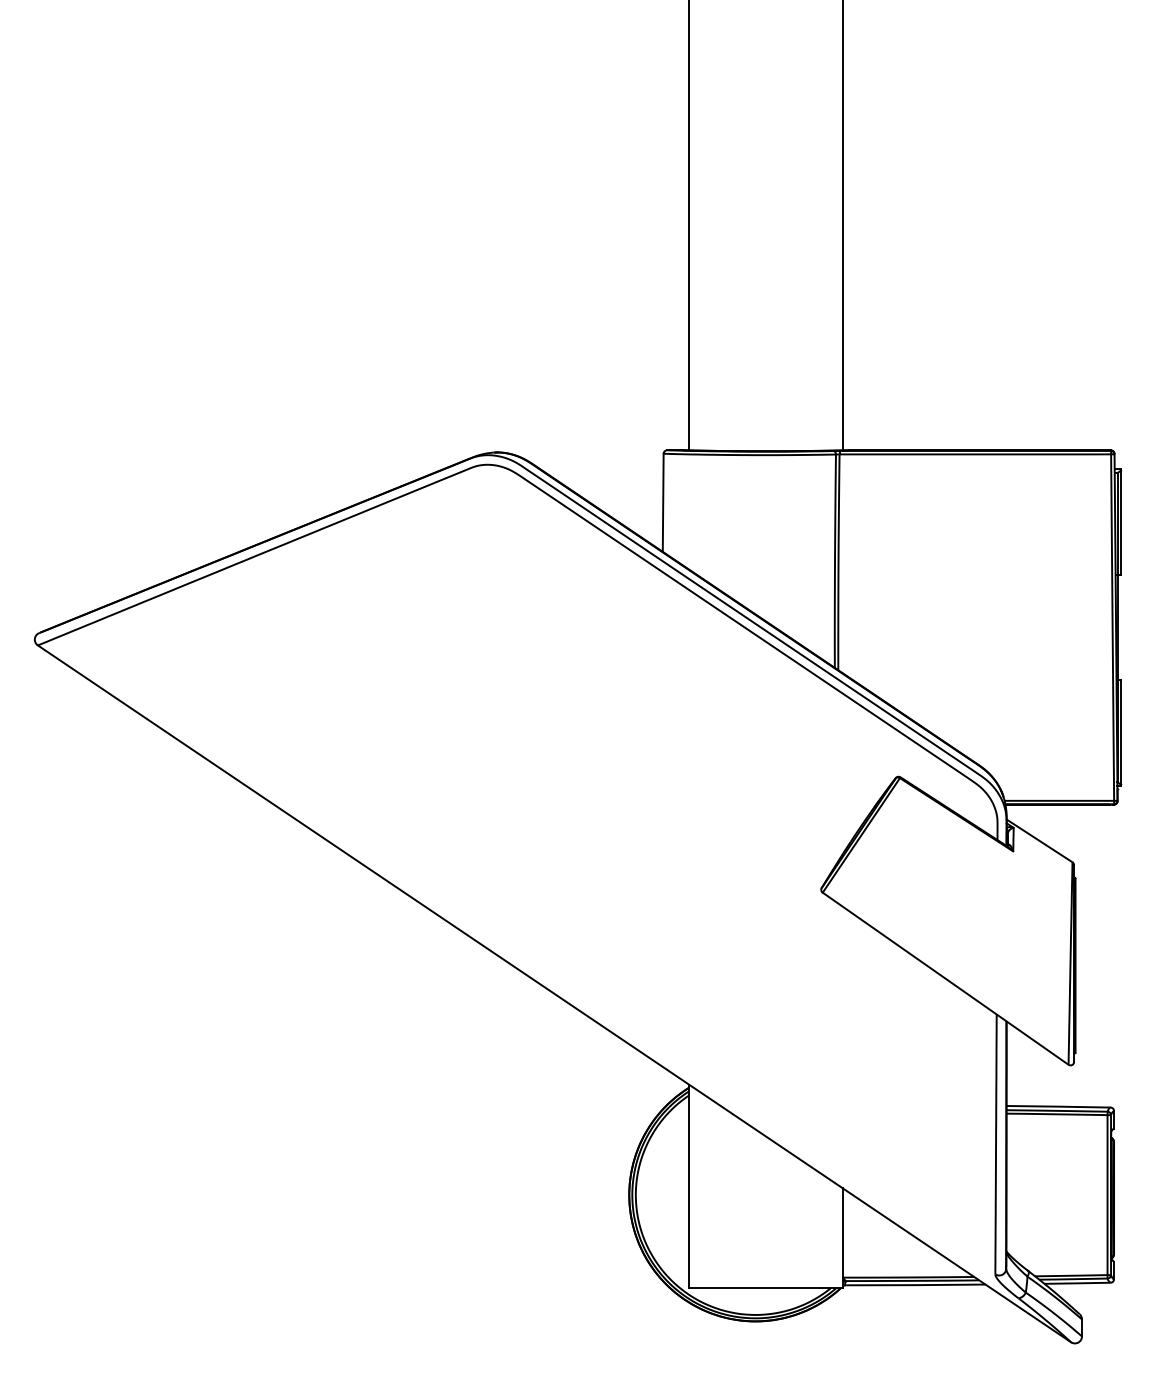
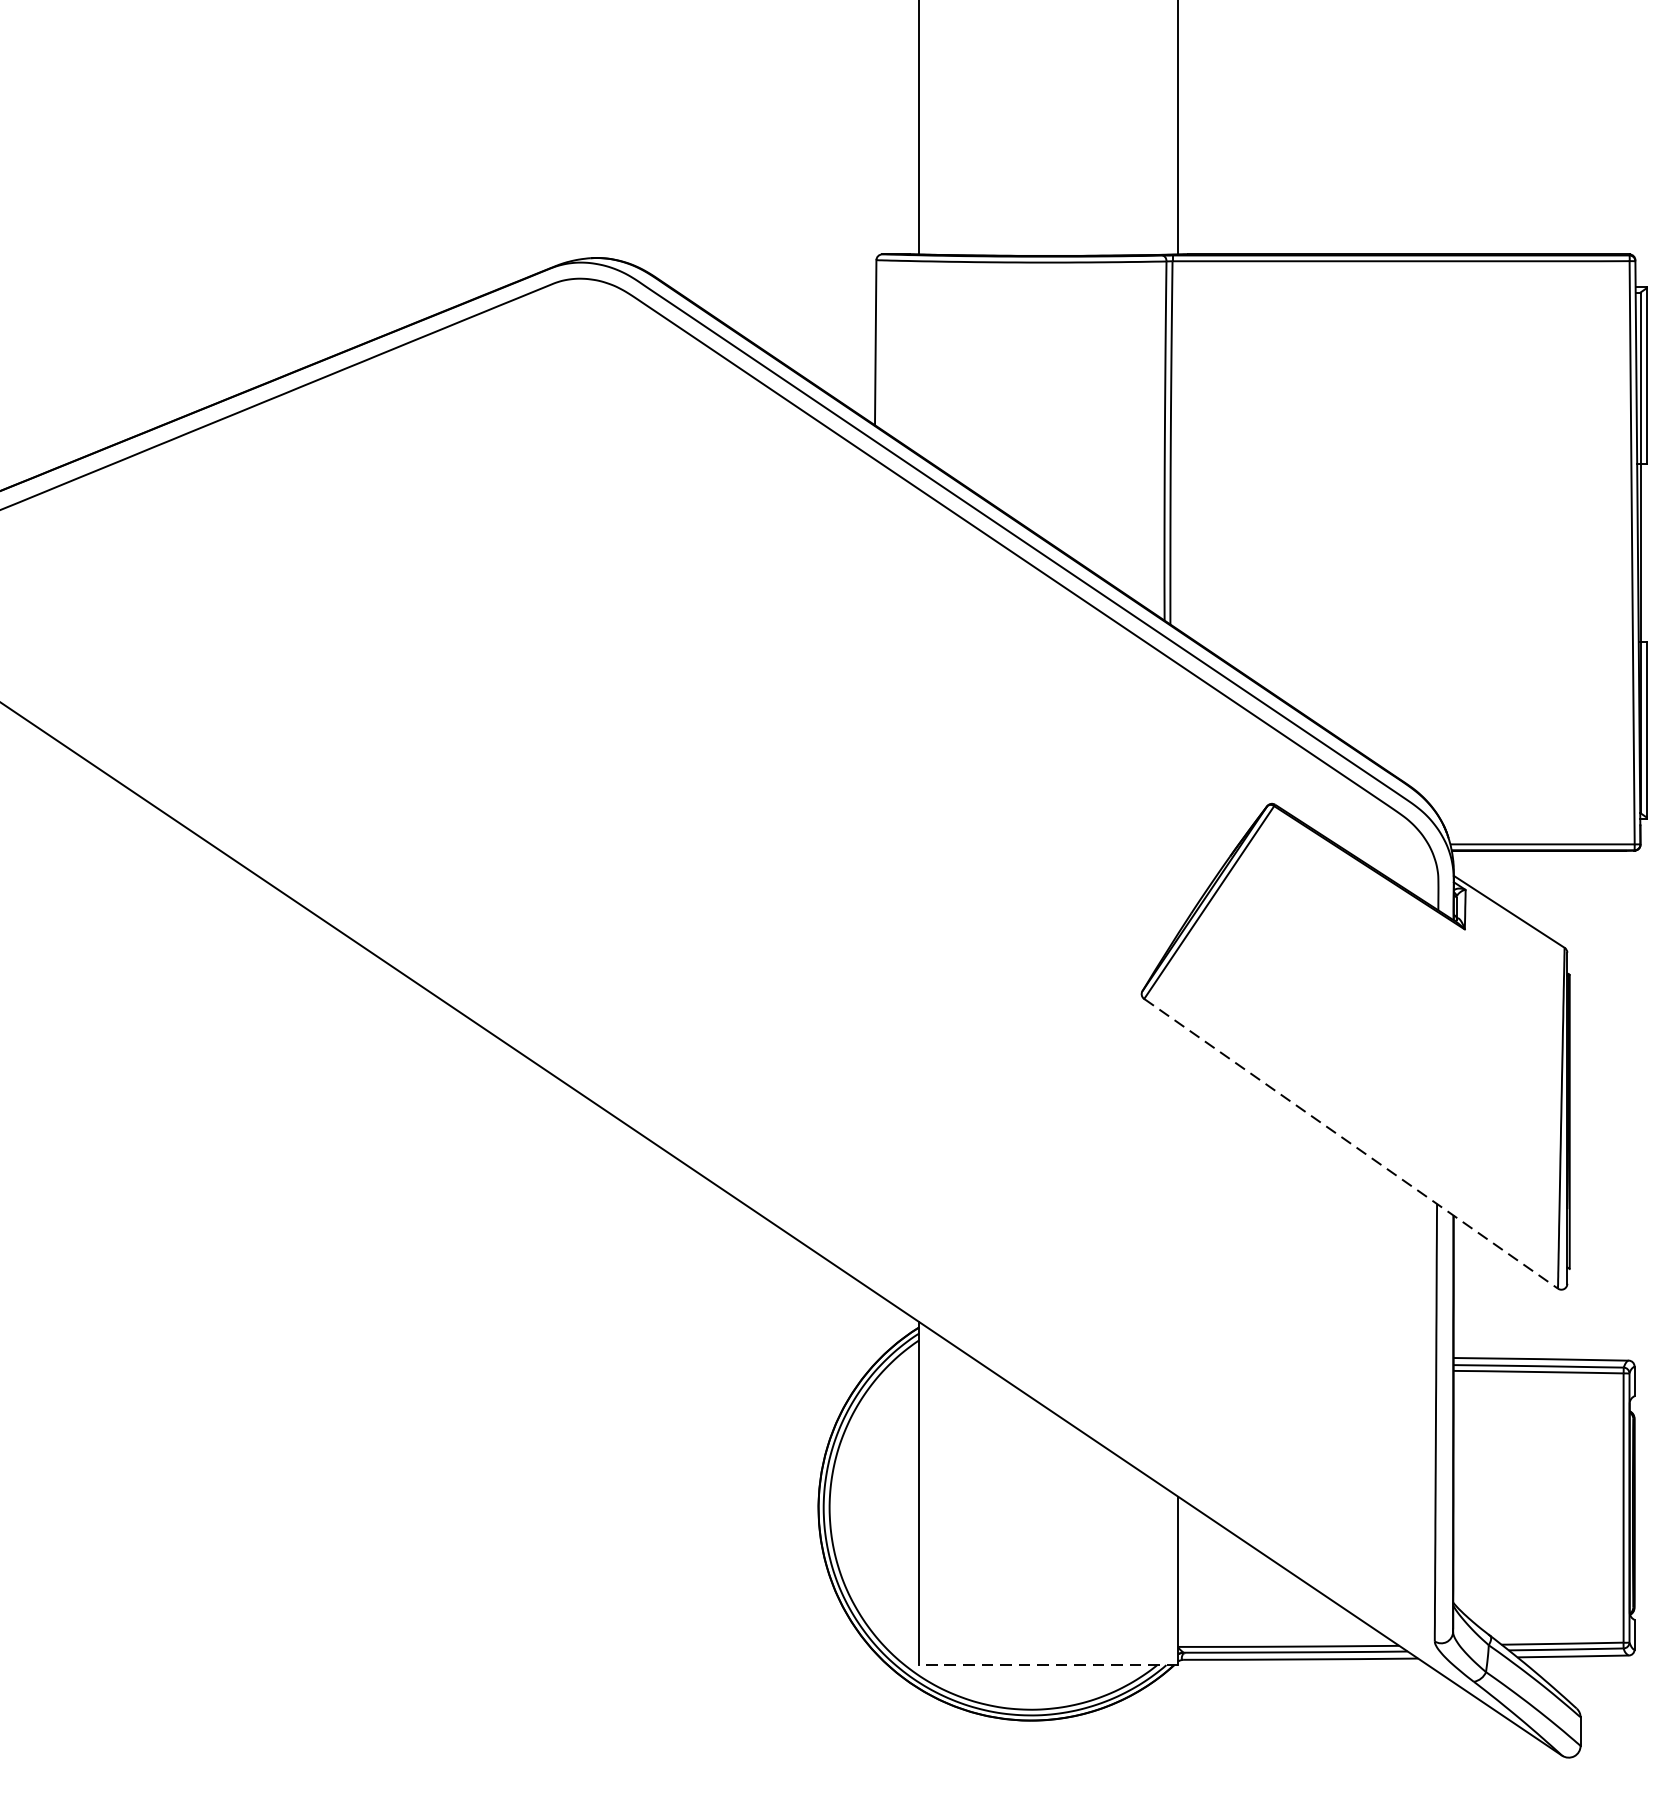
line: (946, 979) -> (1352, 1145), solid -> dashed
line: (766, 1288) -> (1049, 1665), solid -> dashed

